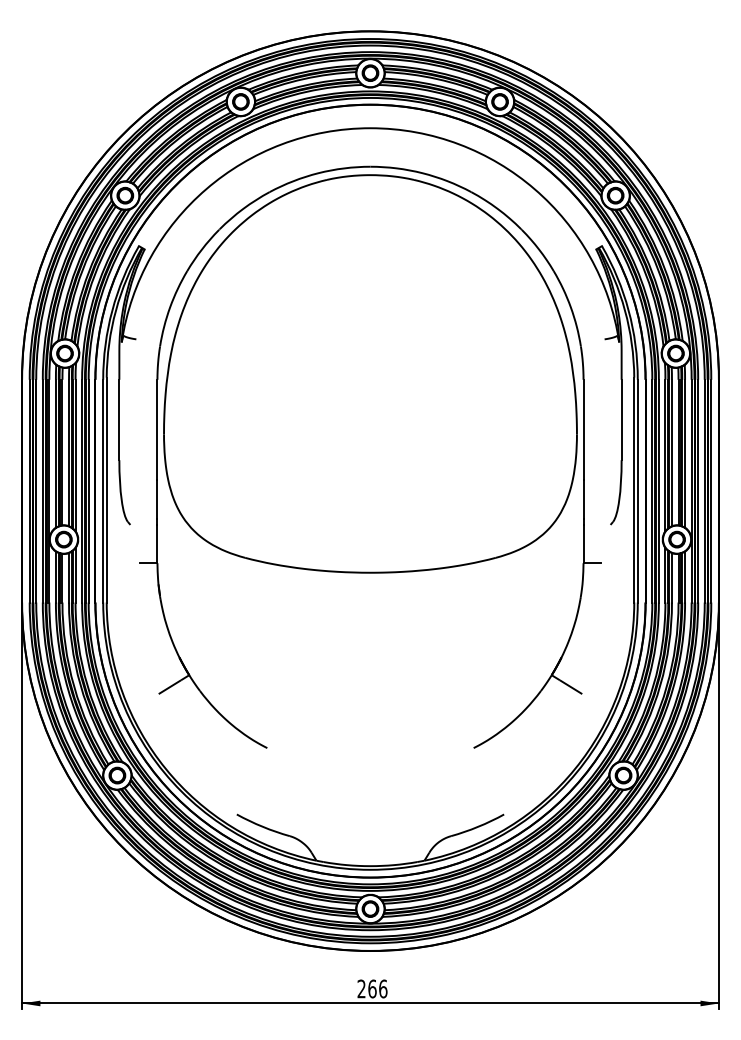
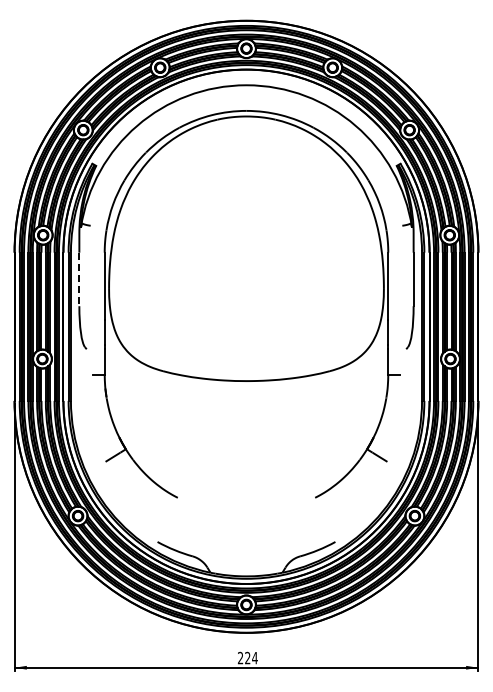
line: (119, 420) -> (79, 279), solid -> dashed
text: (378, 988) -> (251, 657), 266 -> 224

